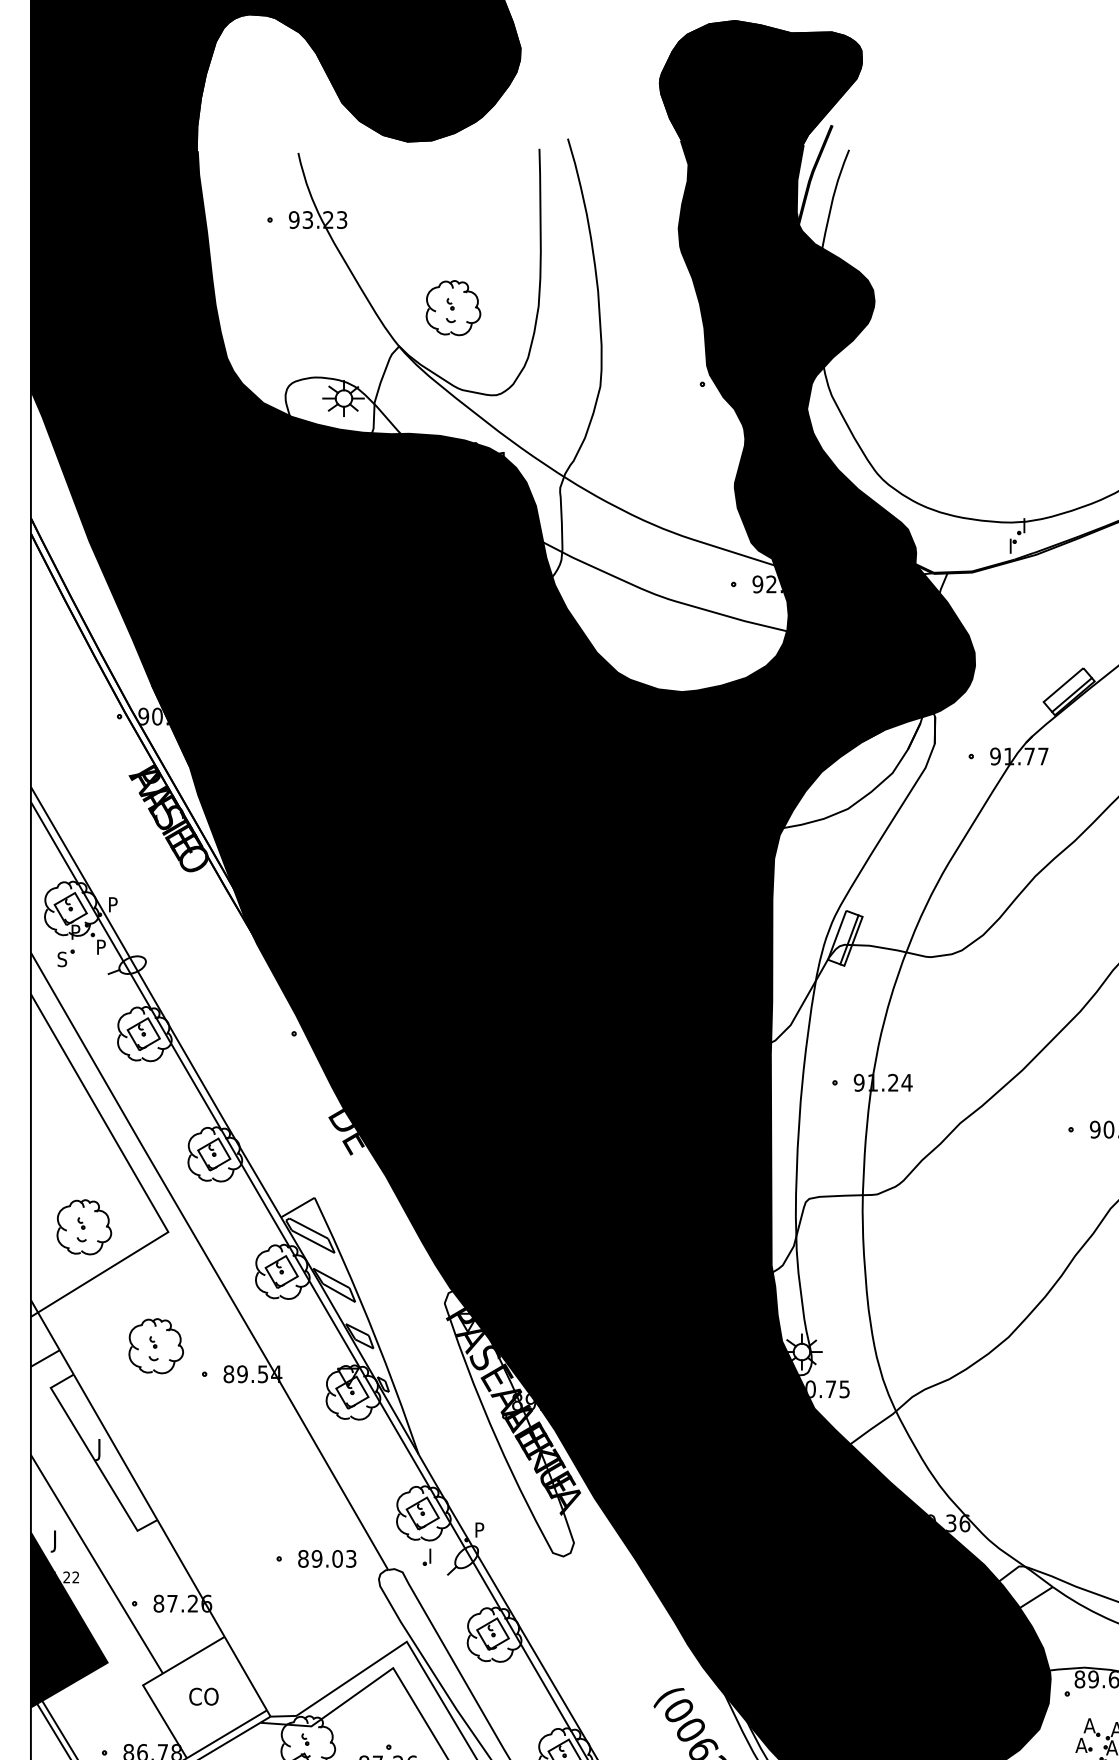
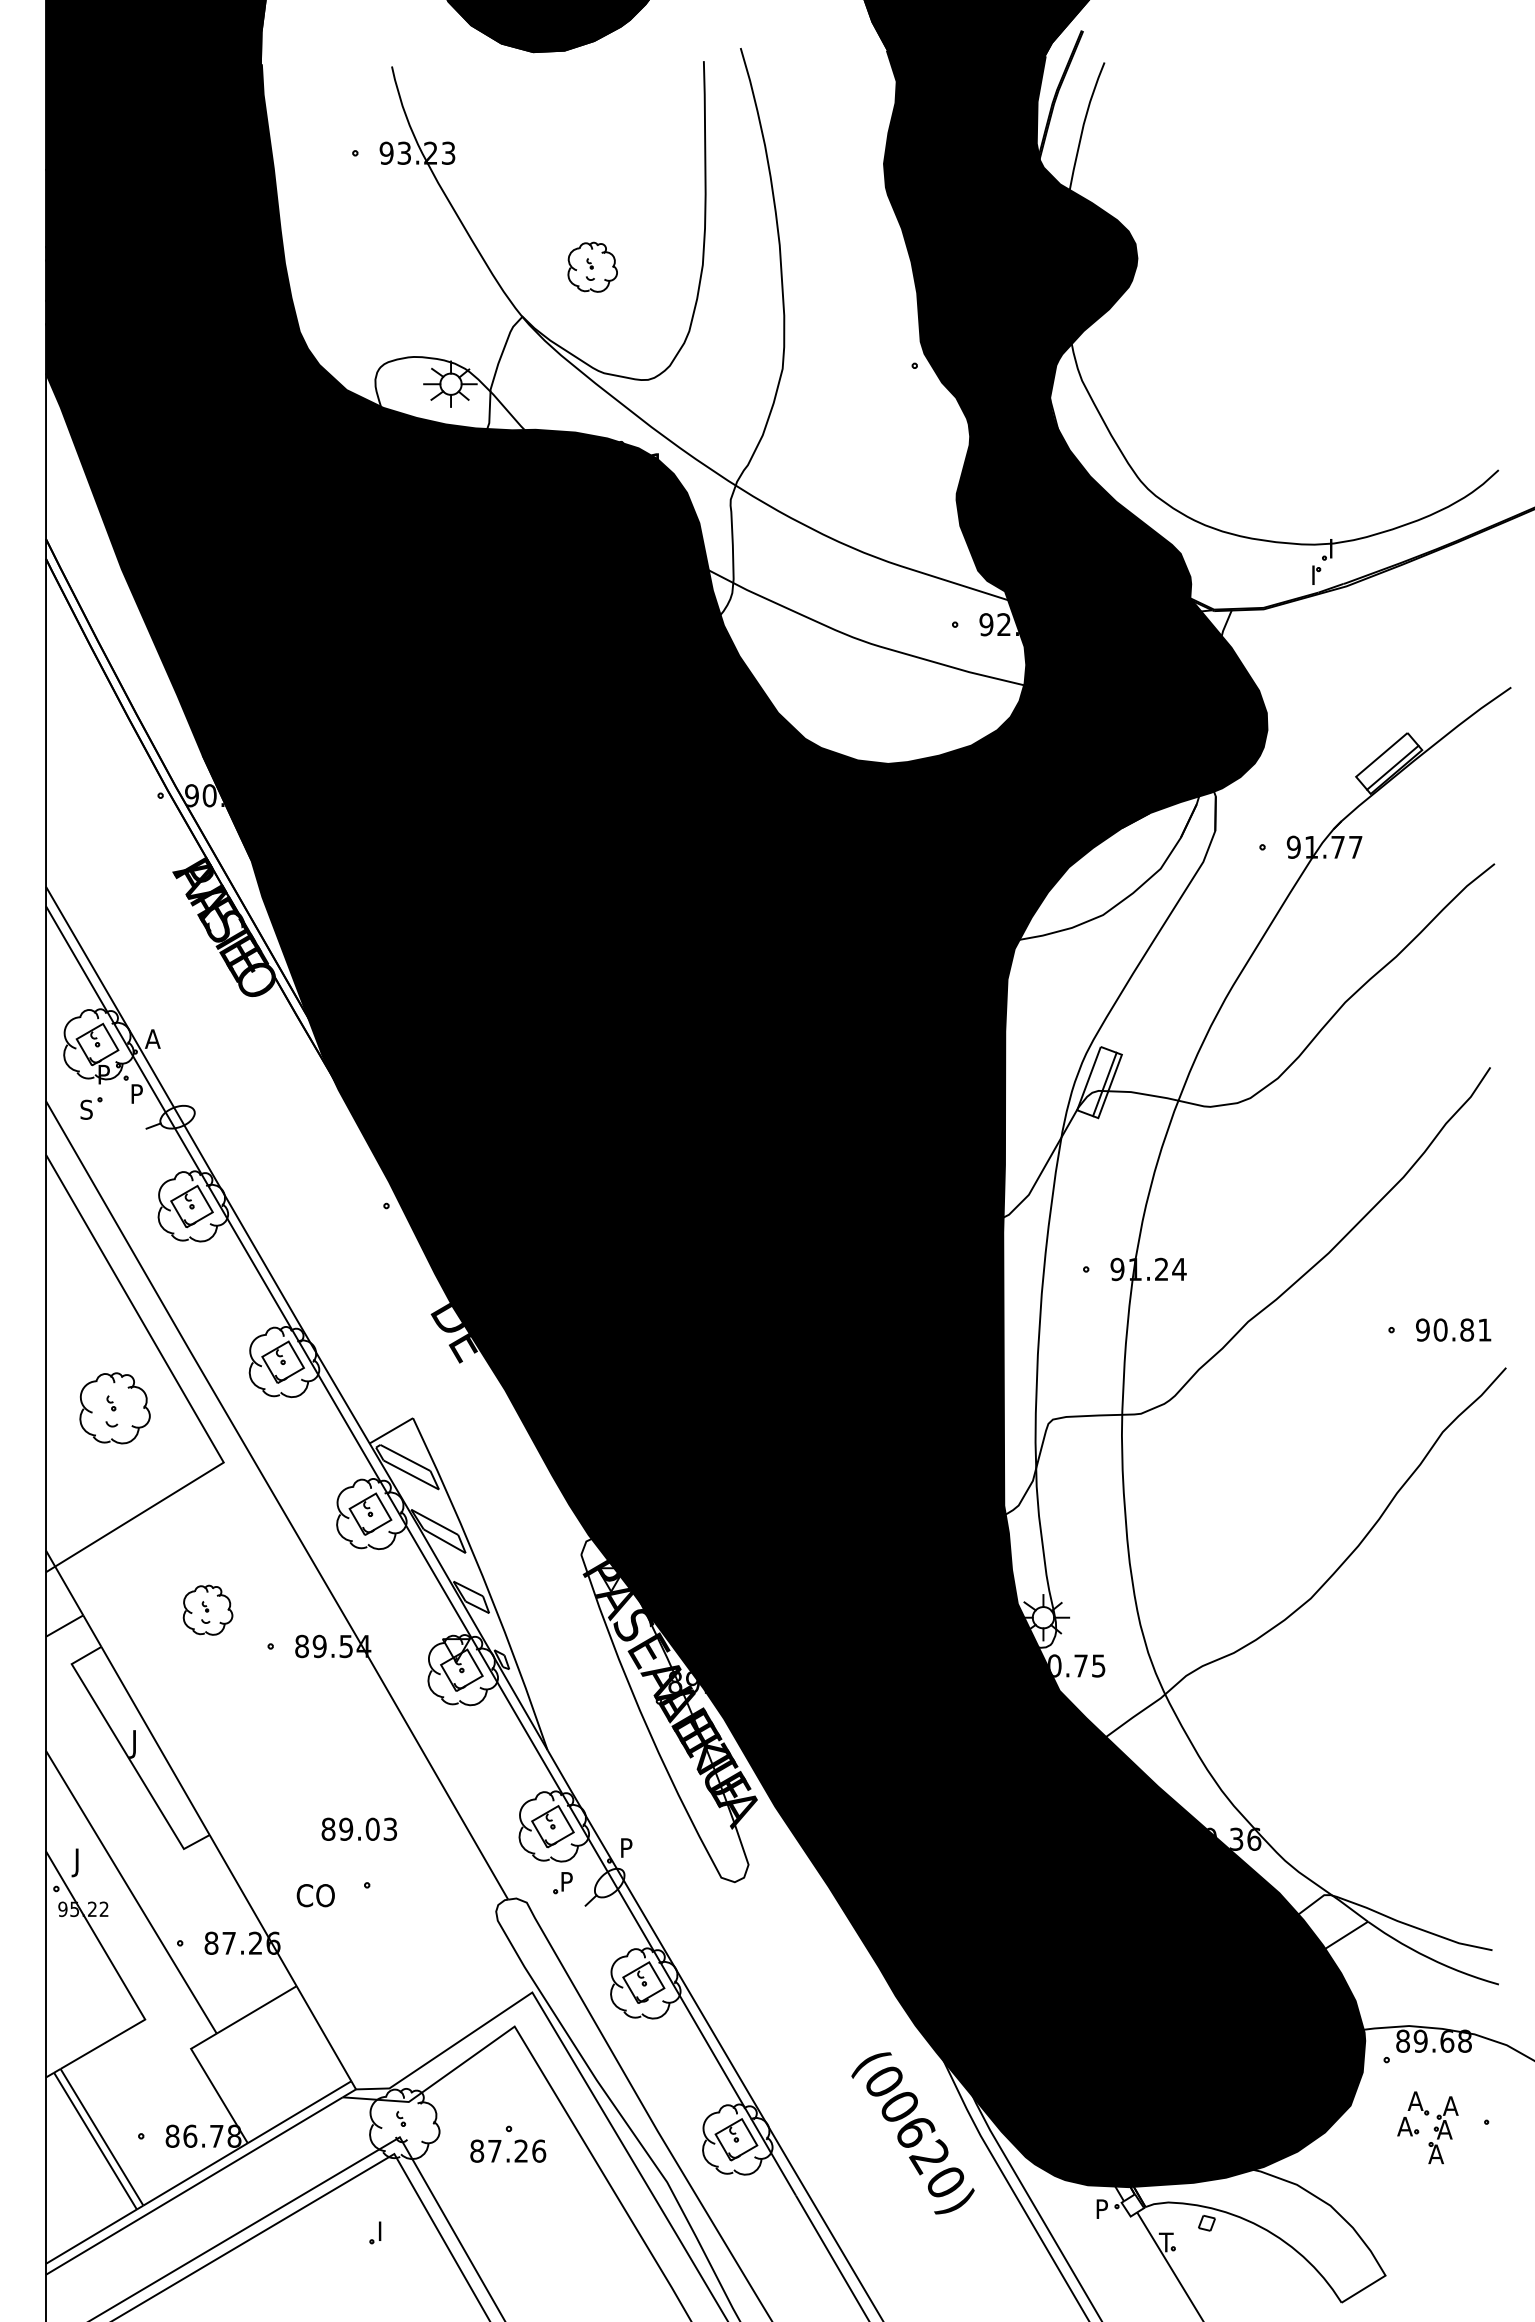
part: (453, 308) -> (592, 267), size x0.7
text: (113, 904) -> (152, 1038), P -> A
part: (83, 1227) -> (114, 1408), moved
part: (155, 1346) -> (207, 1610), size x0.7
text: (434, 1552) -> (567, 1877), I -> P
text: (326, 1558) -> (358, 1828), moved
fill: (69, 1620) -> (95, 1964), removed
text: (203, 1696) -> (315, 1895), moved

